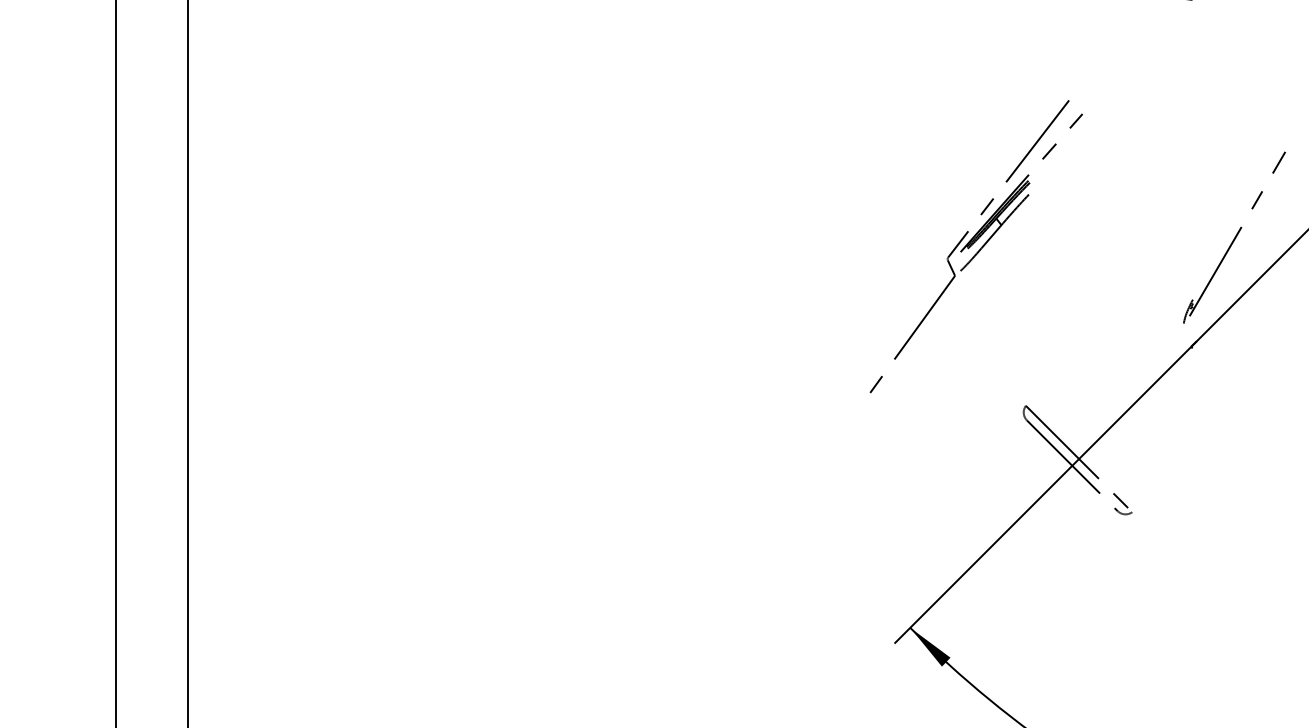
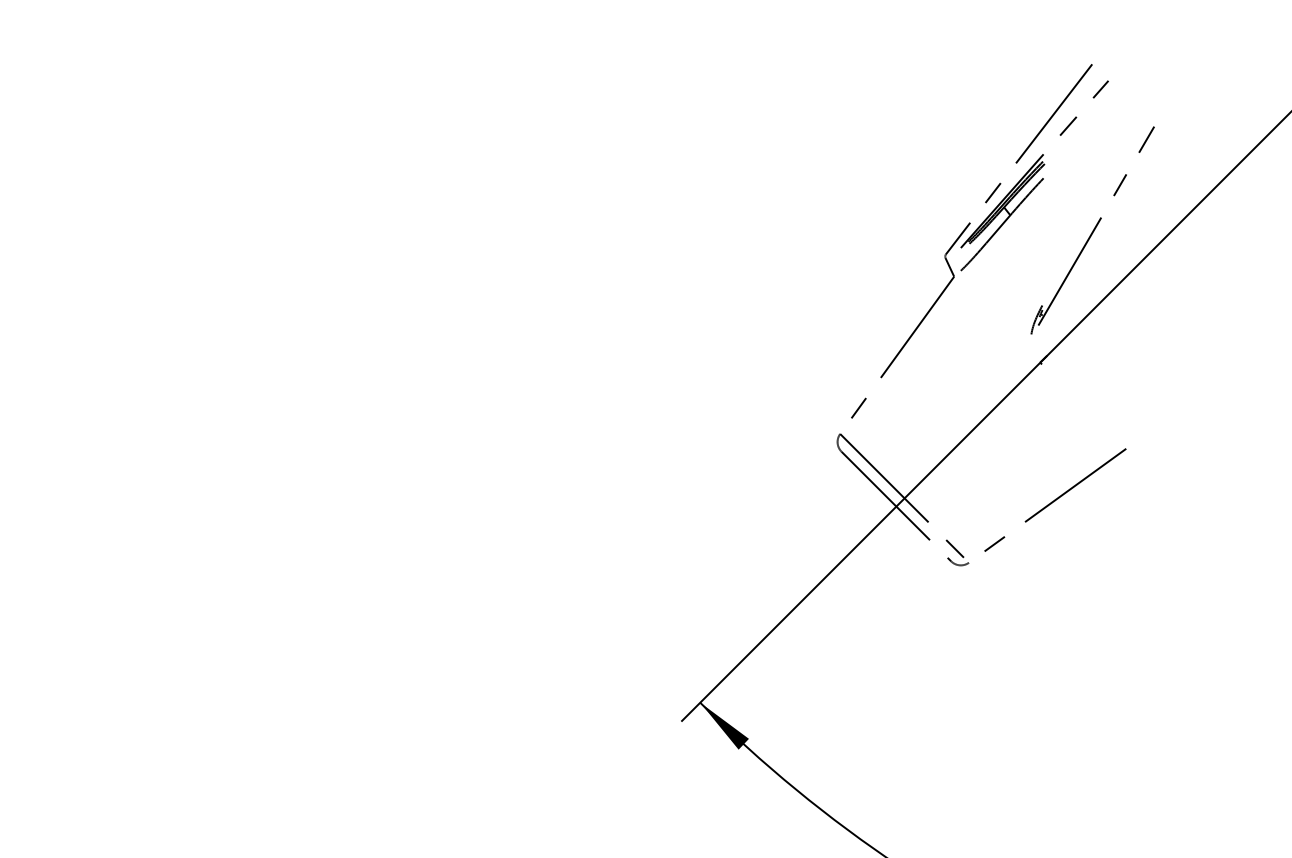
part: (975, 246) -> (978, 241), moved
line: (1203, 460) -> (1055, 500), added

